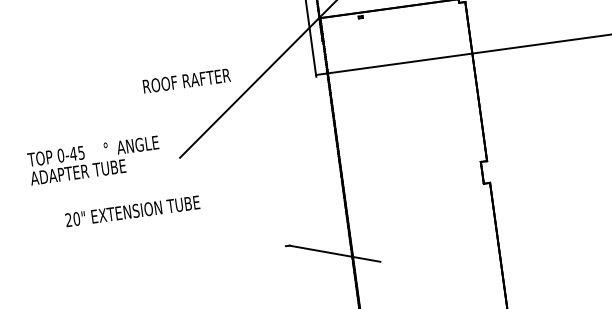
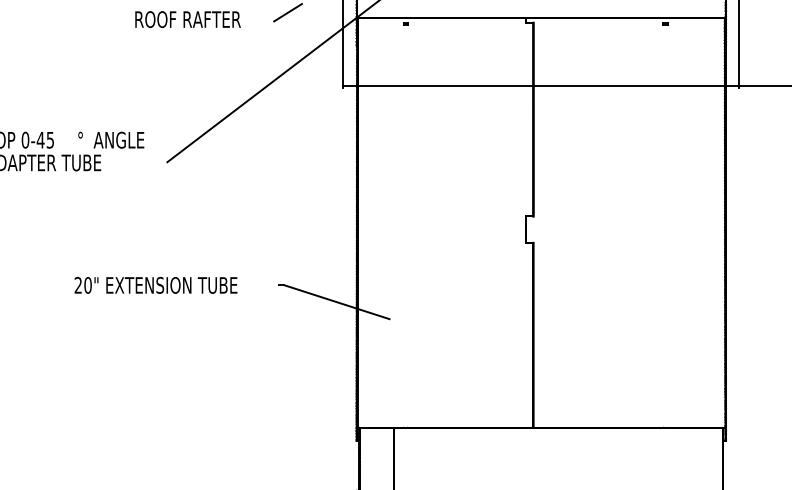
line: (261, 21) -> (287, 12), added
part: (186, 80) -> (187, 19), moved
text: (132, 211) -> (155, 285), moved

